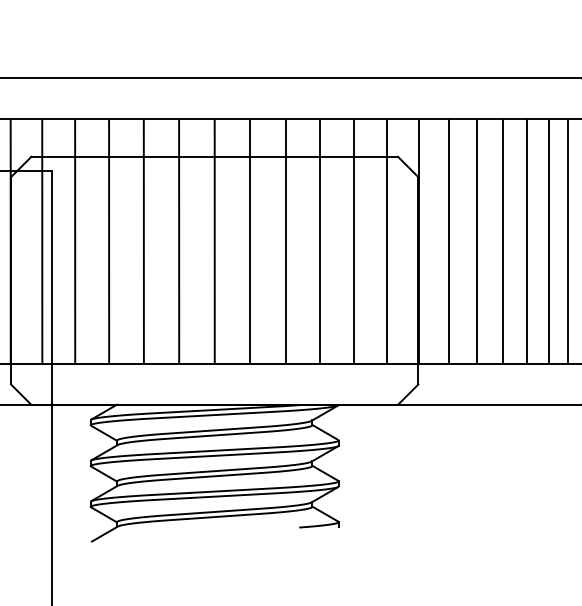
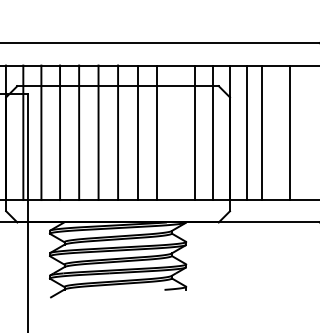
line: (321, 241) -> (176, 132), removed
line: (503, 241) -> (276, 132), removed
line: (548, 241) -> (301, 132), removed
line: (568, 241) -> (312, 132), removed

